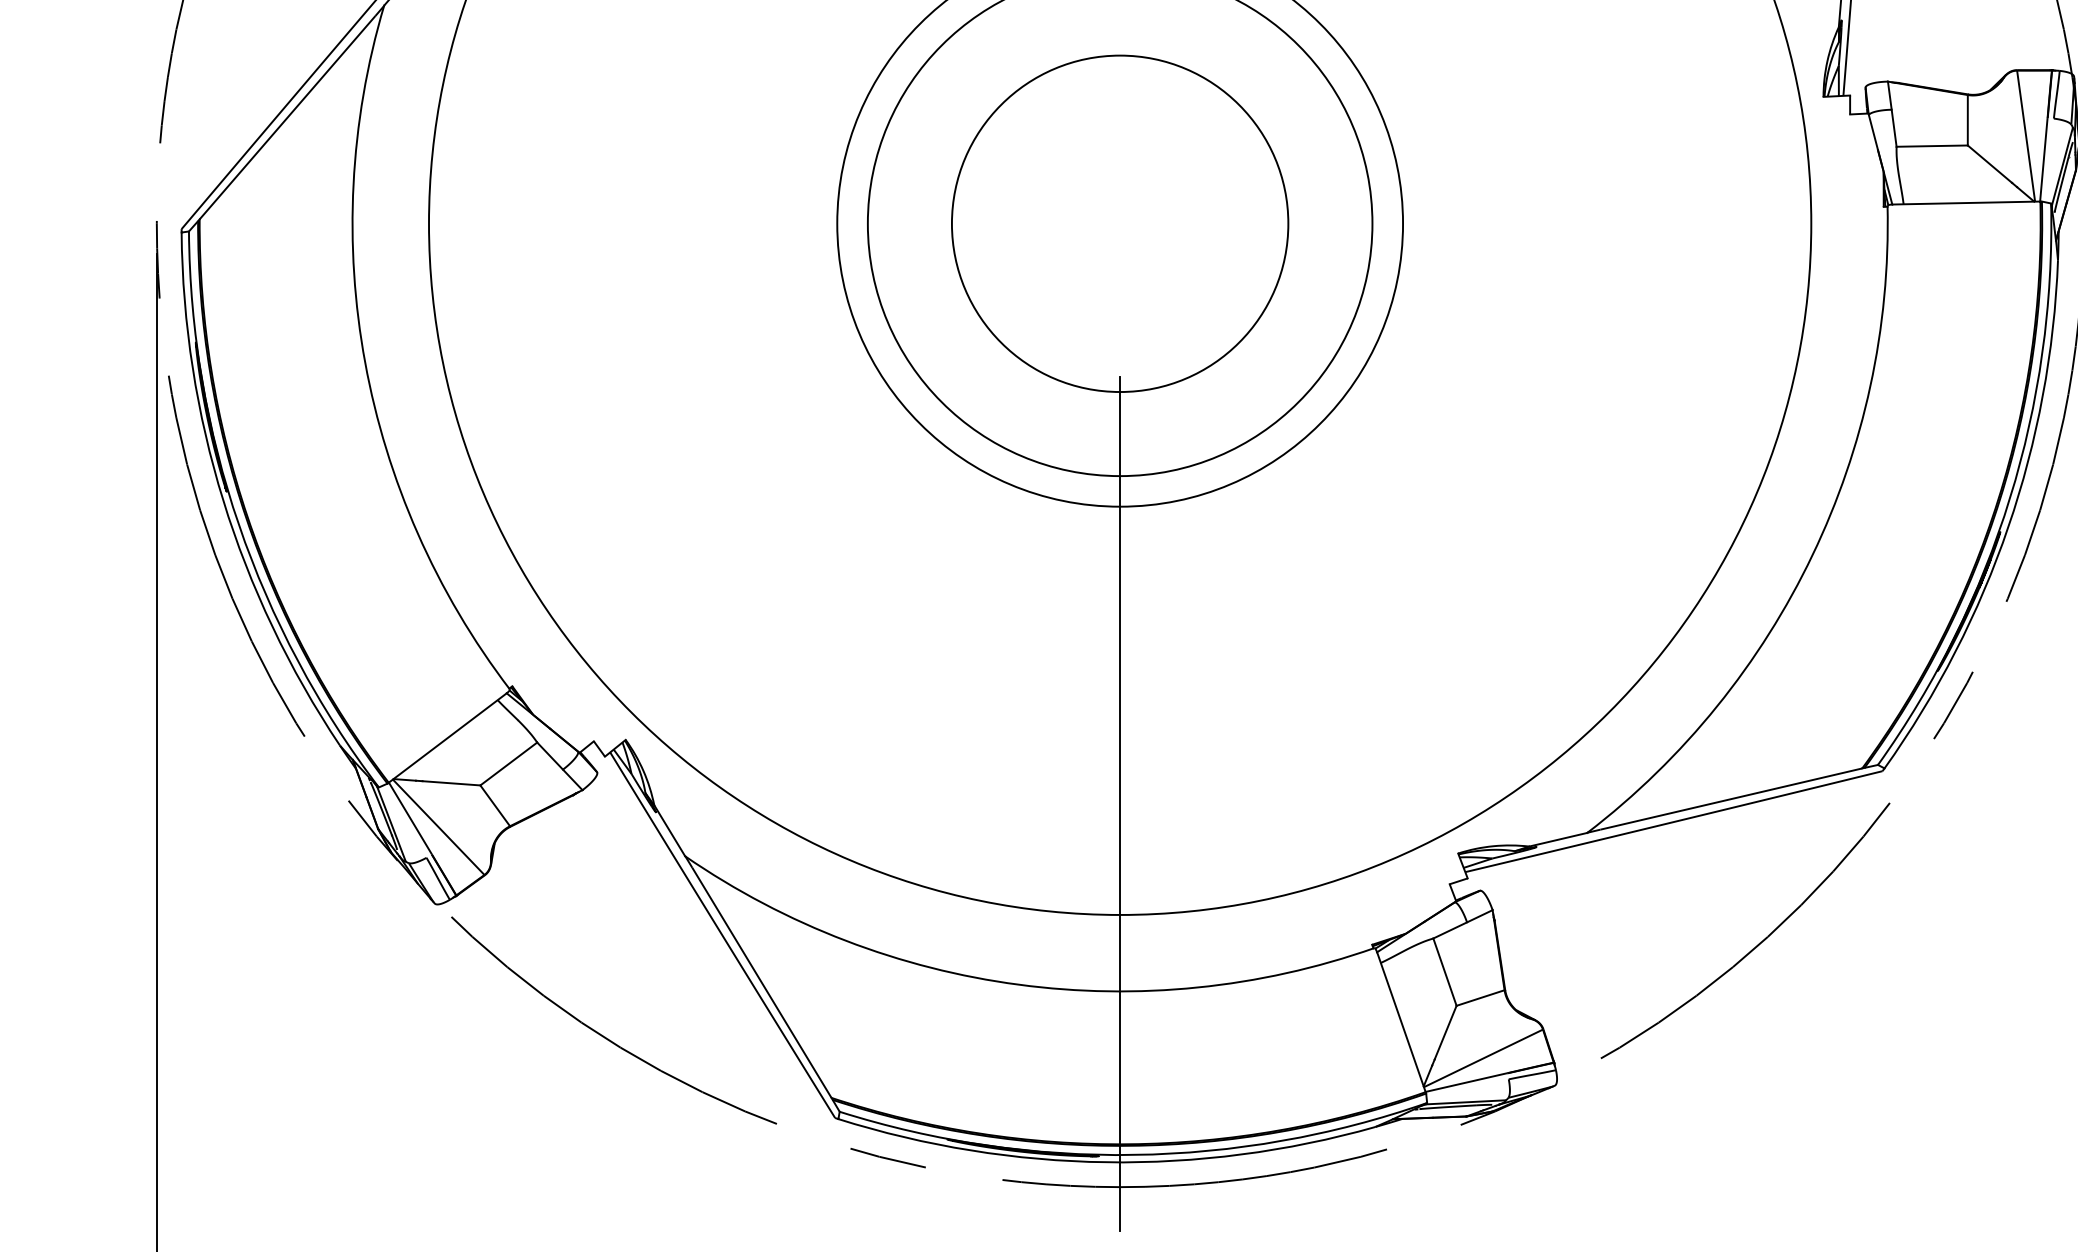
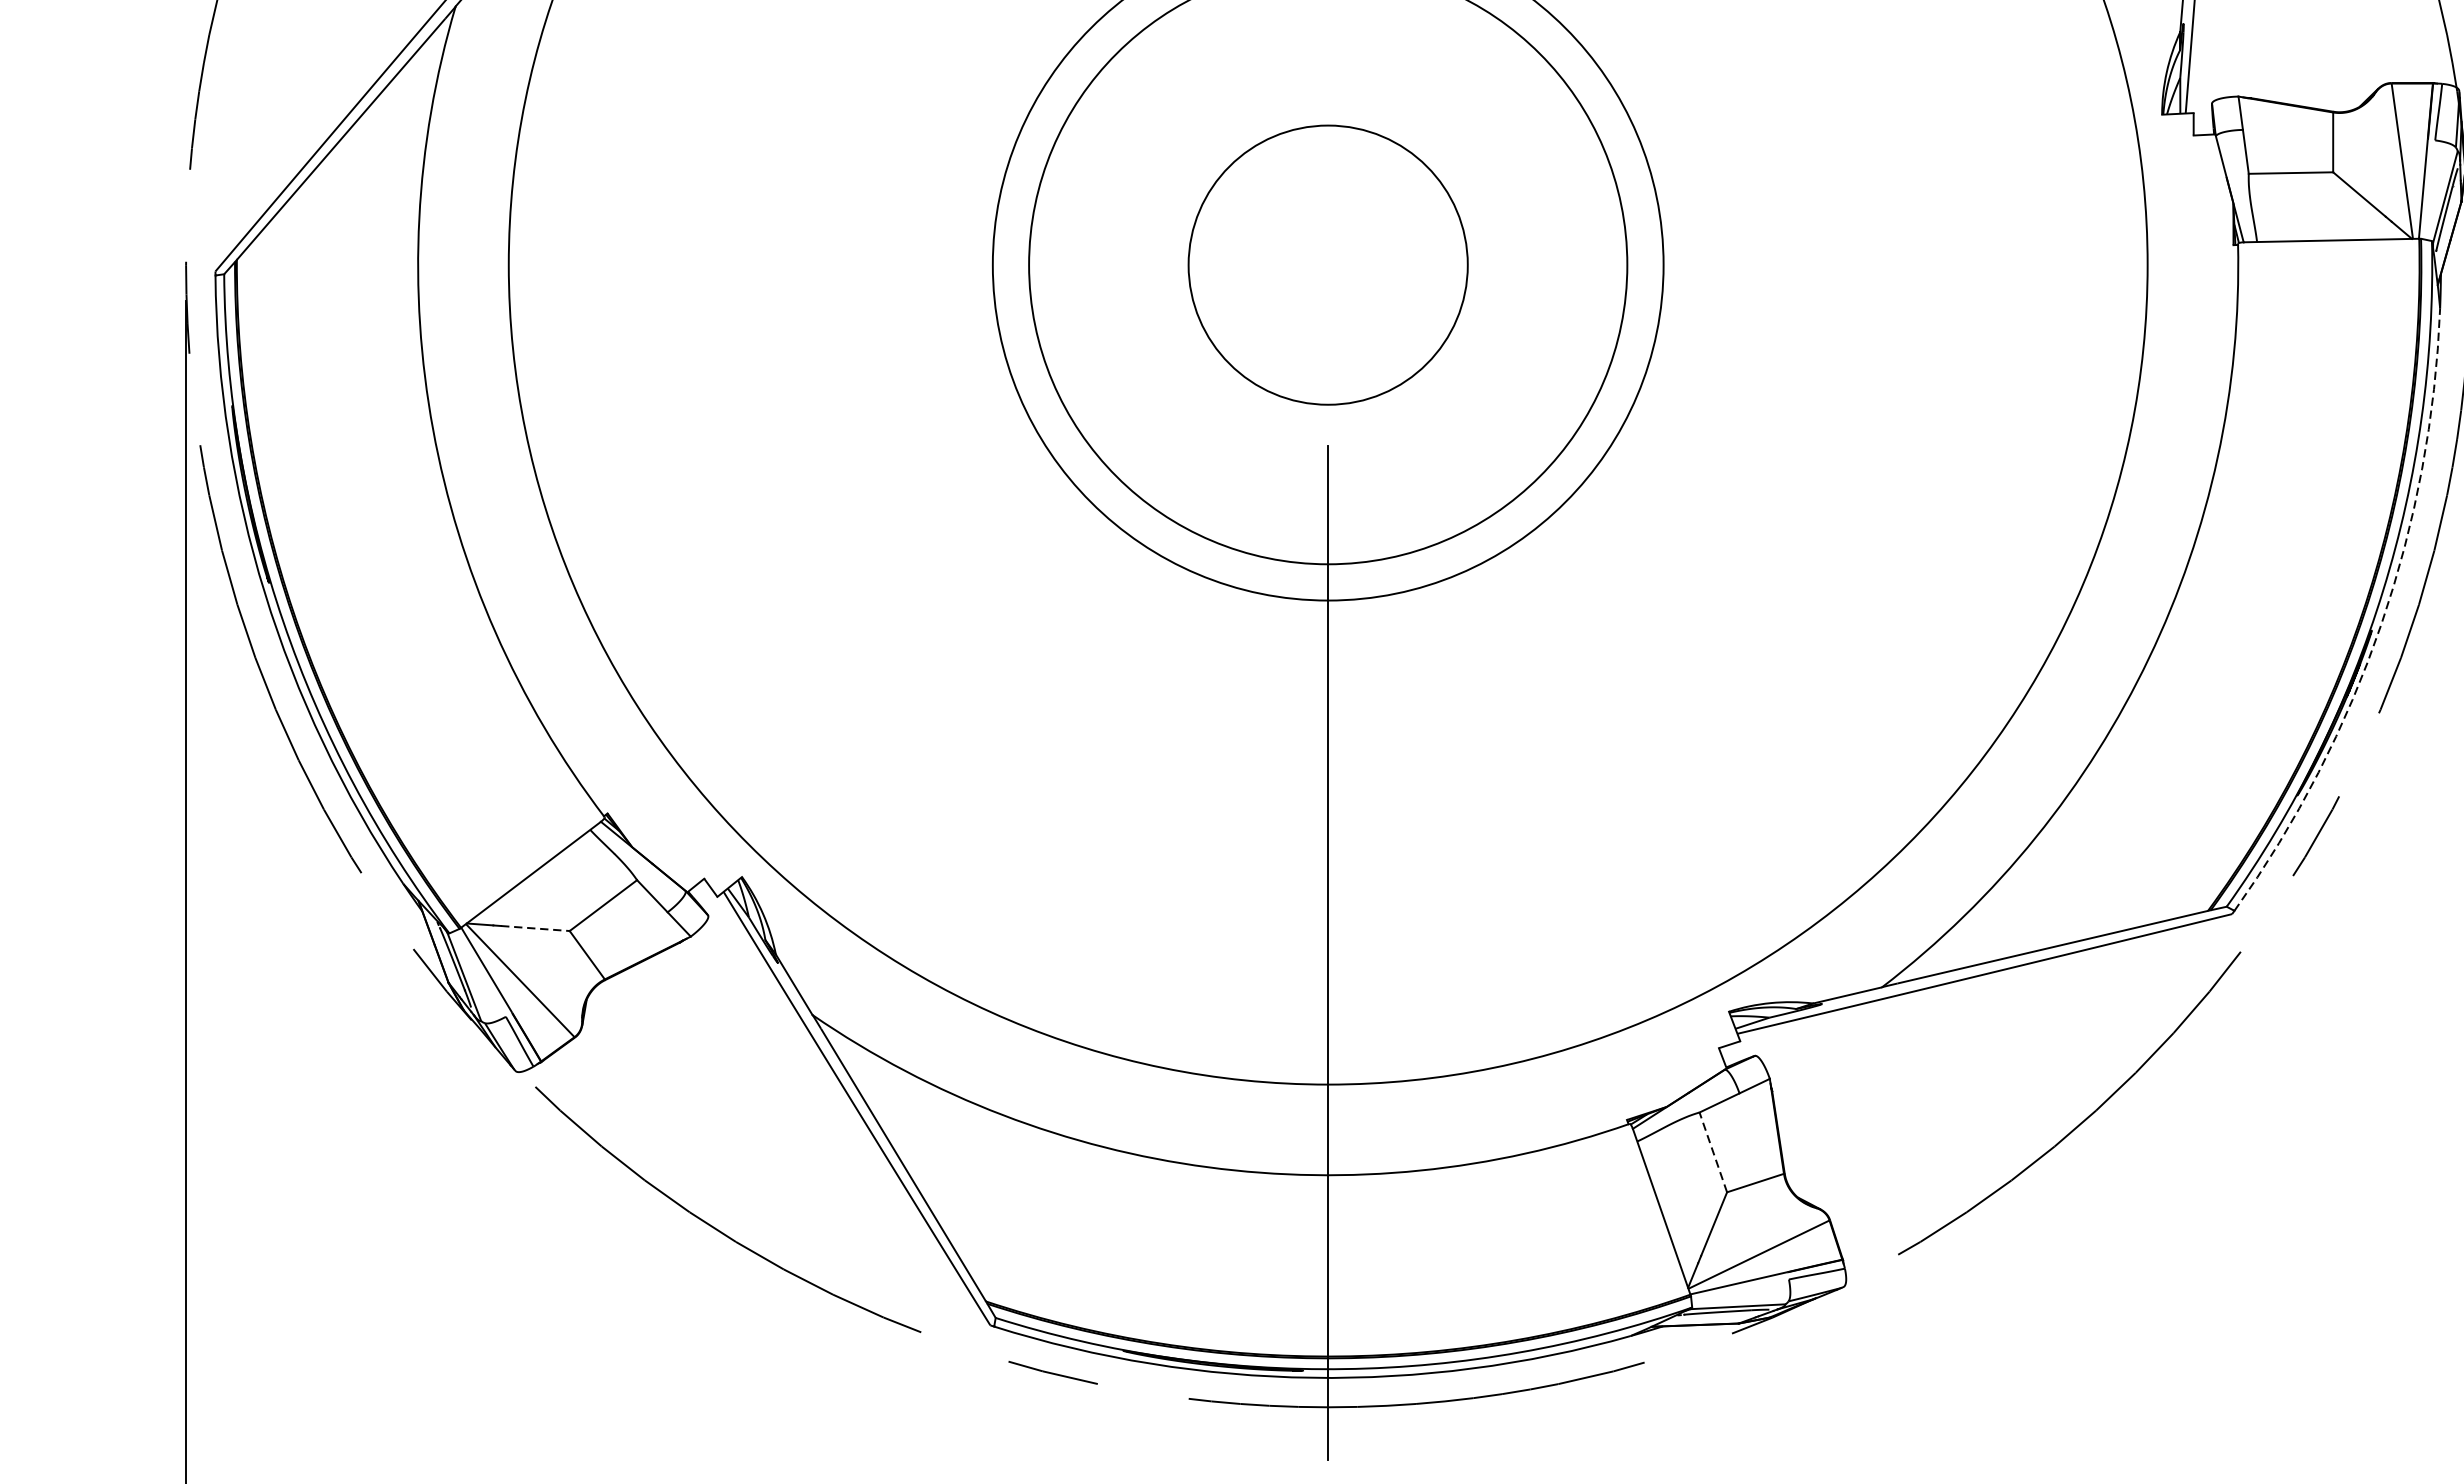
circle: (1119, 223) -> (1327, 264), size x0.7
arc: (2008, 527) -> (2381, 625), solid -> dashed
line: (451, 783) -> (535, 928), solid -> dashed
line: (1444, 972) -> (1712, 1152), solid -> dashed

